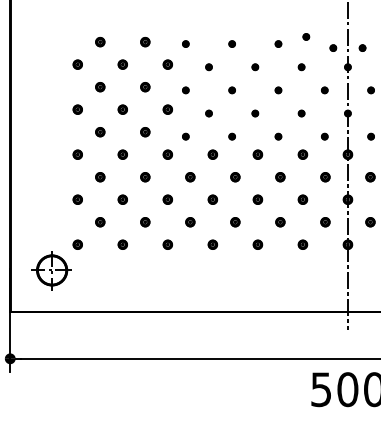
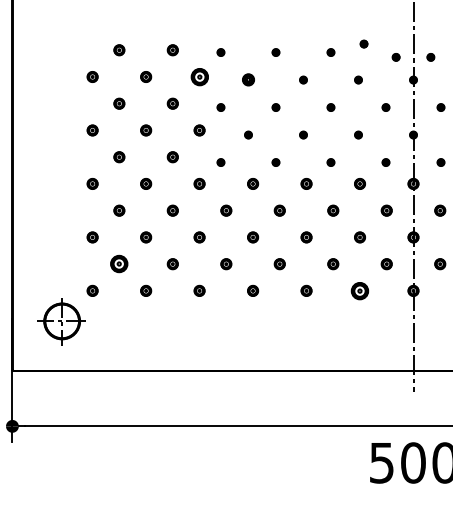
part: (167, 64) -> (199, 76), size x1.6
part: (208, 67) -> (247, 80), size x1.6
part: (100, 222) -> (119, 264), size x1.6
part: (302, 244) -> (359, 290), size x1.6

